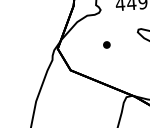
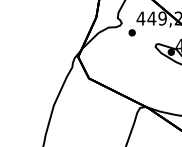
part: (106, 44) -> (131, 32), moved

